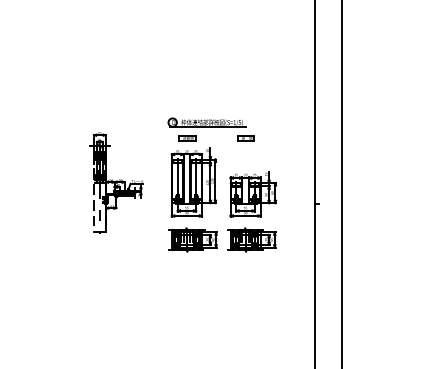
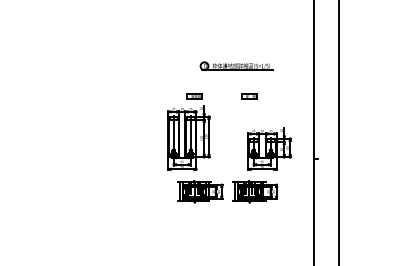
part: (206, 122) -> (236, 66), moved
part: (116, 182) -> (128, 138), removed
part: (193, 182) -> (188, 138), moved
part: (253, 194) -> (269, 149), moved

